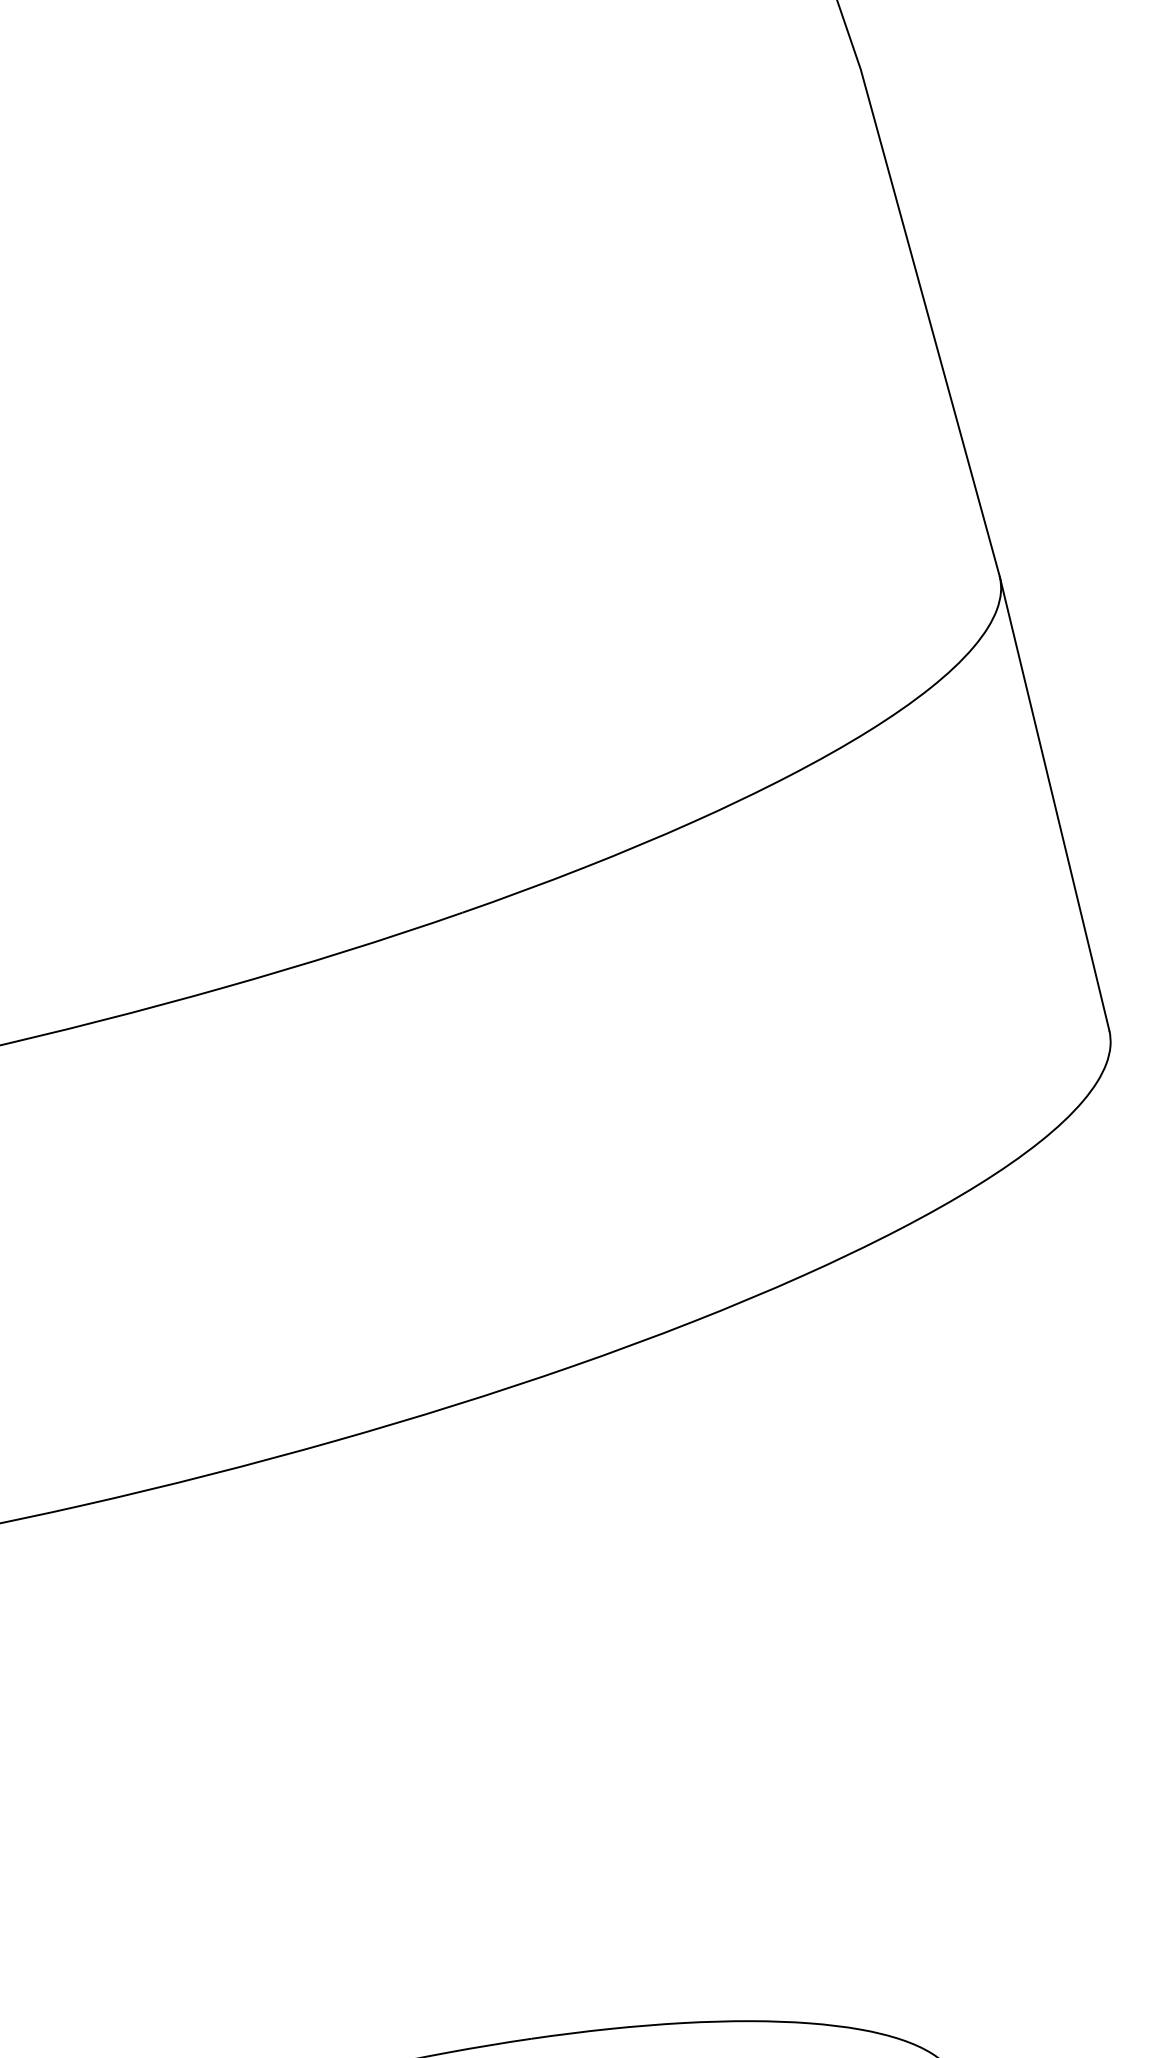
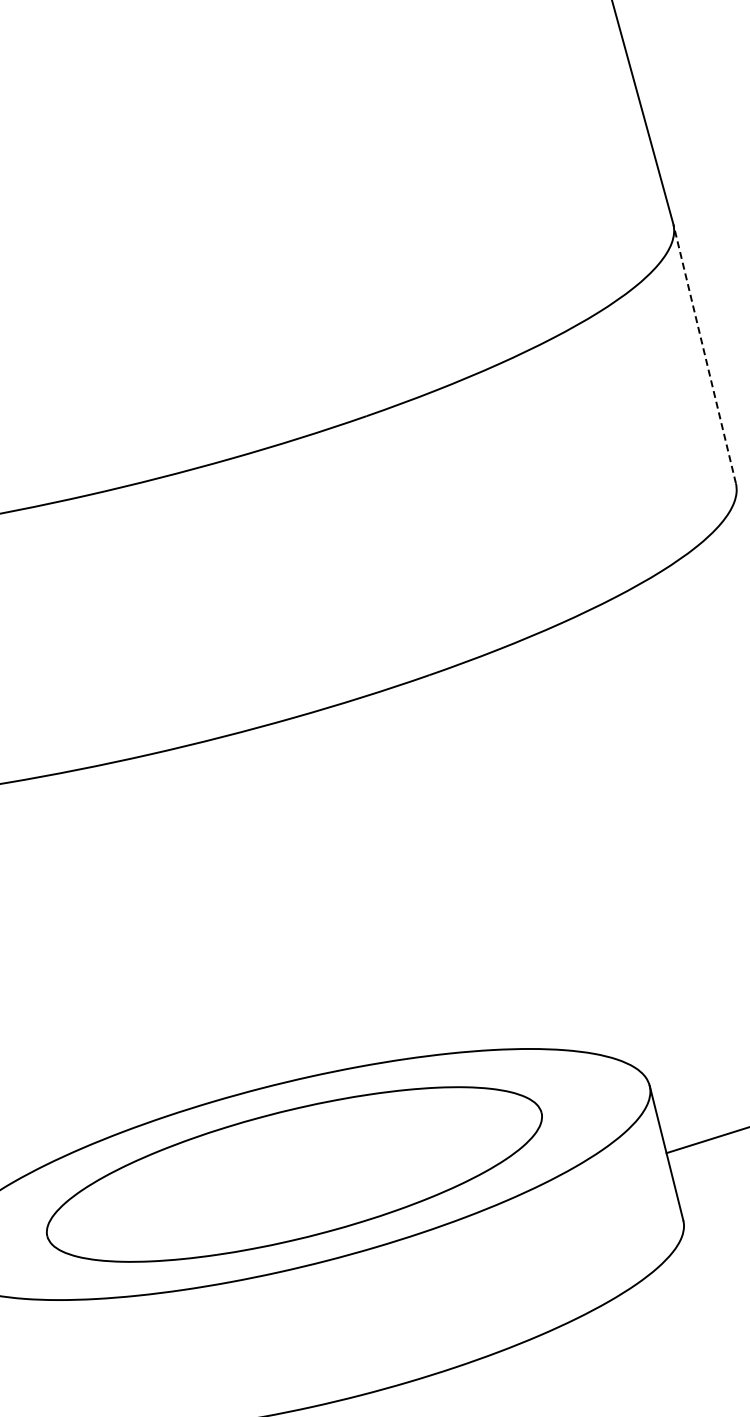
line: (1054, 802) -> (704, 353), solid -> dashed

